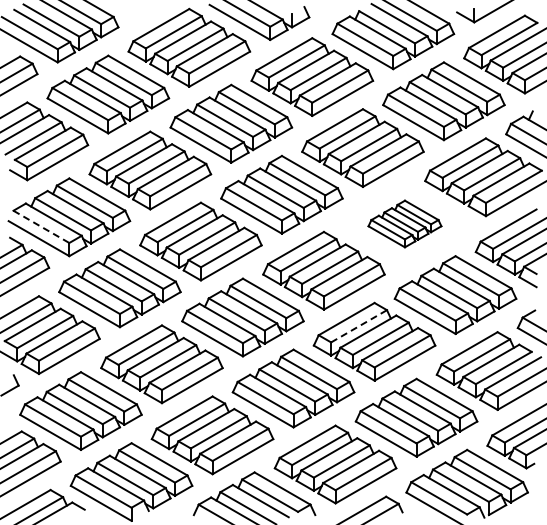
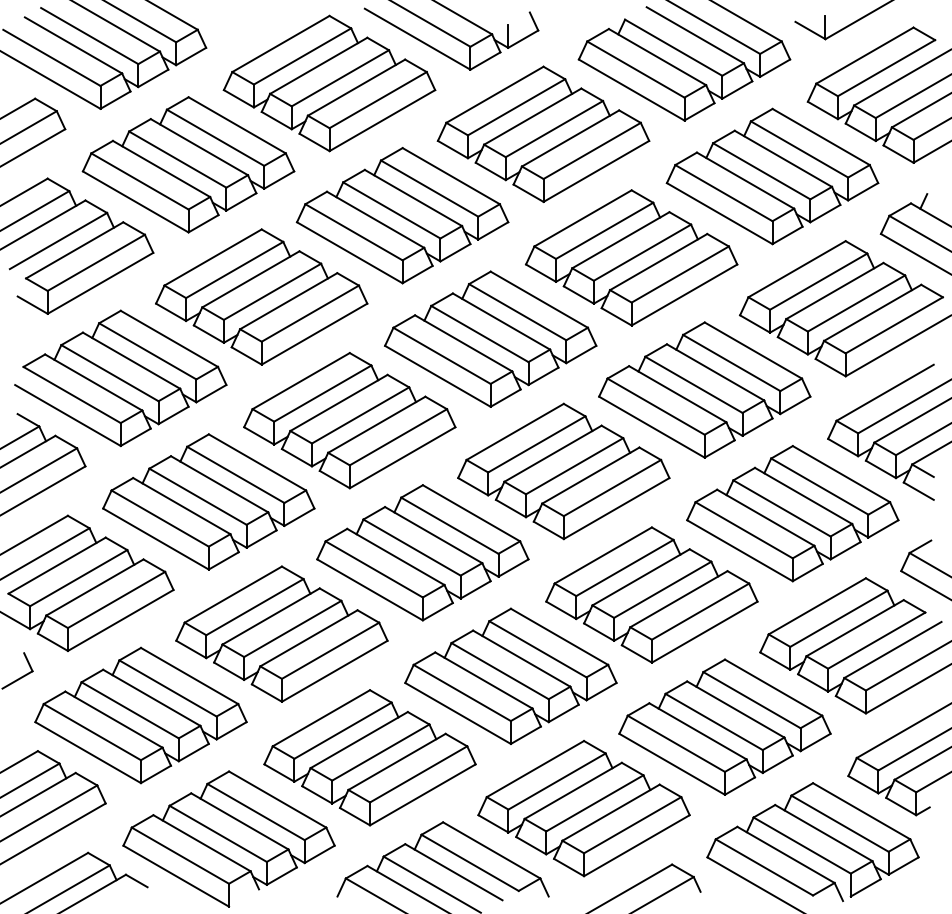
part: (404, 223) -> (703, 389), size x1.67
line: (41, 227) -> (72, 396), dashed -> solid
line: (359, 326) -> (625, 568), dashed -> solid

